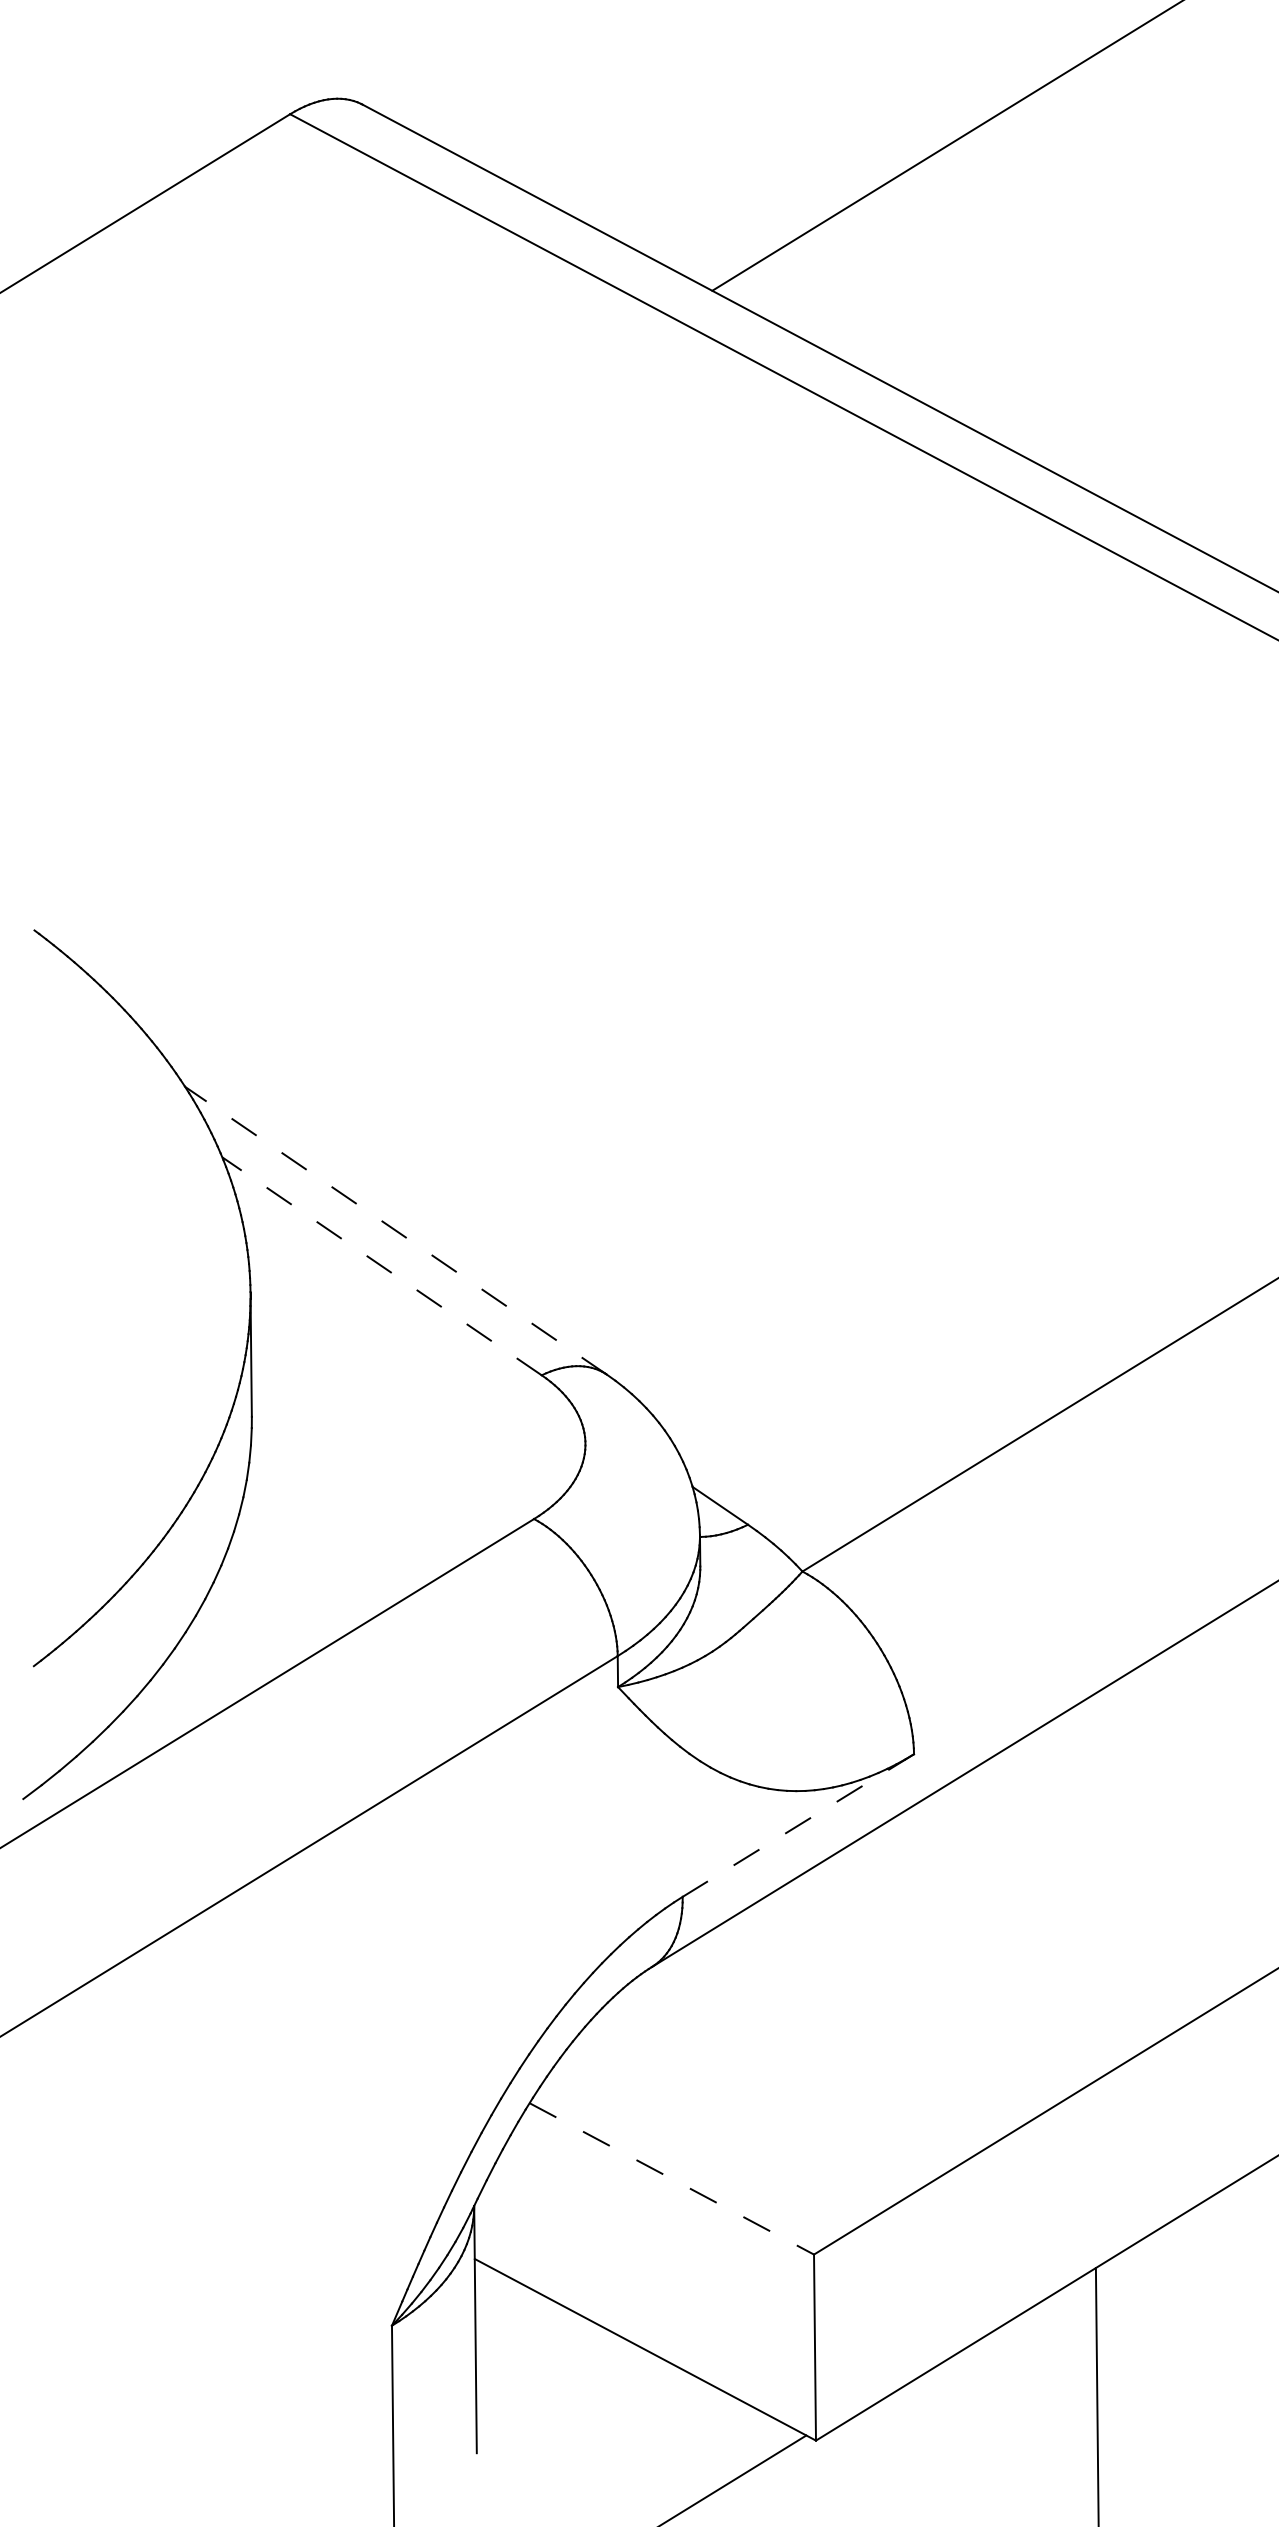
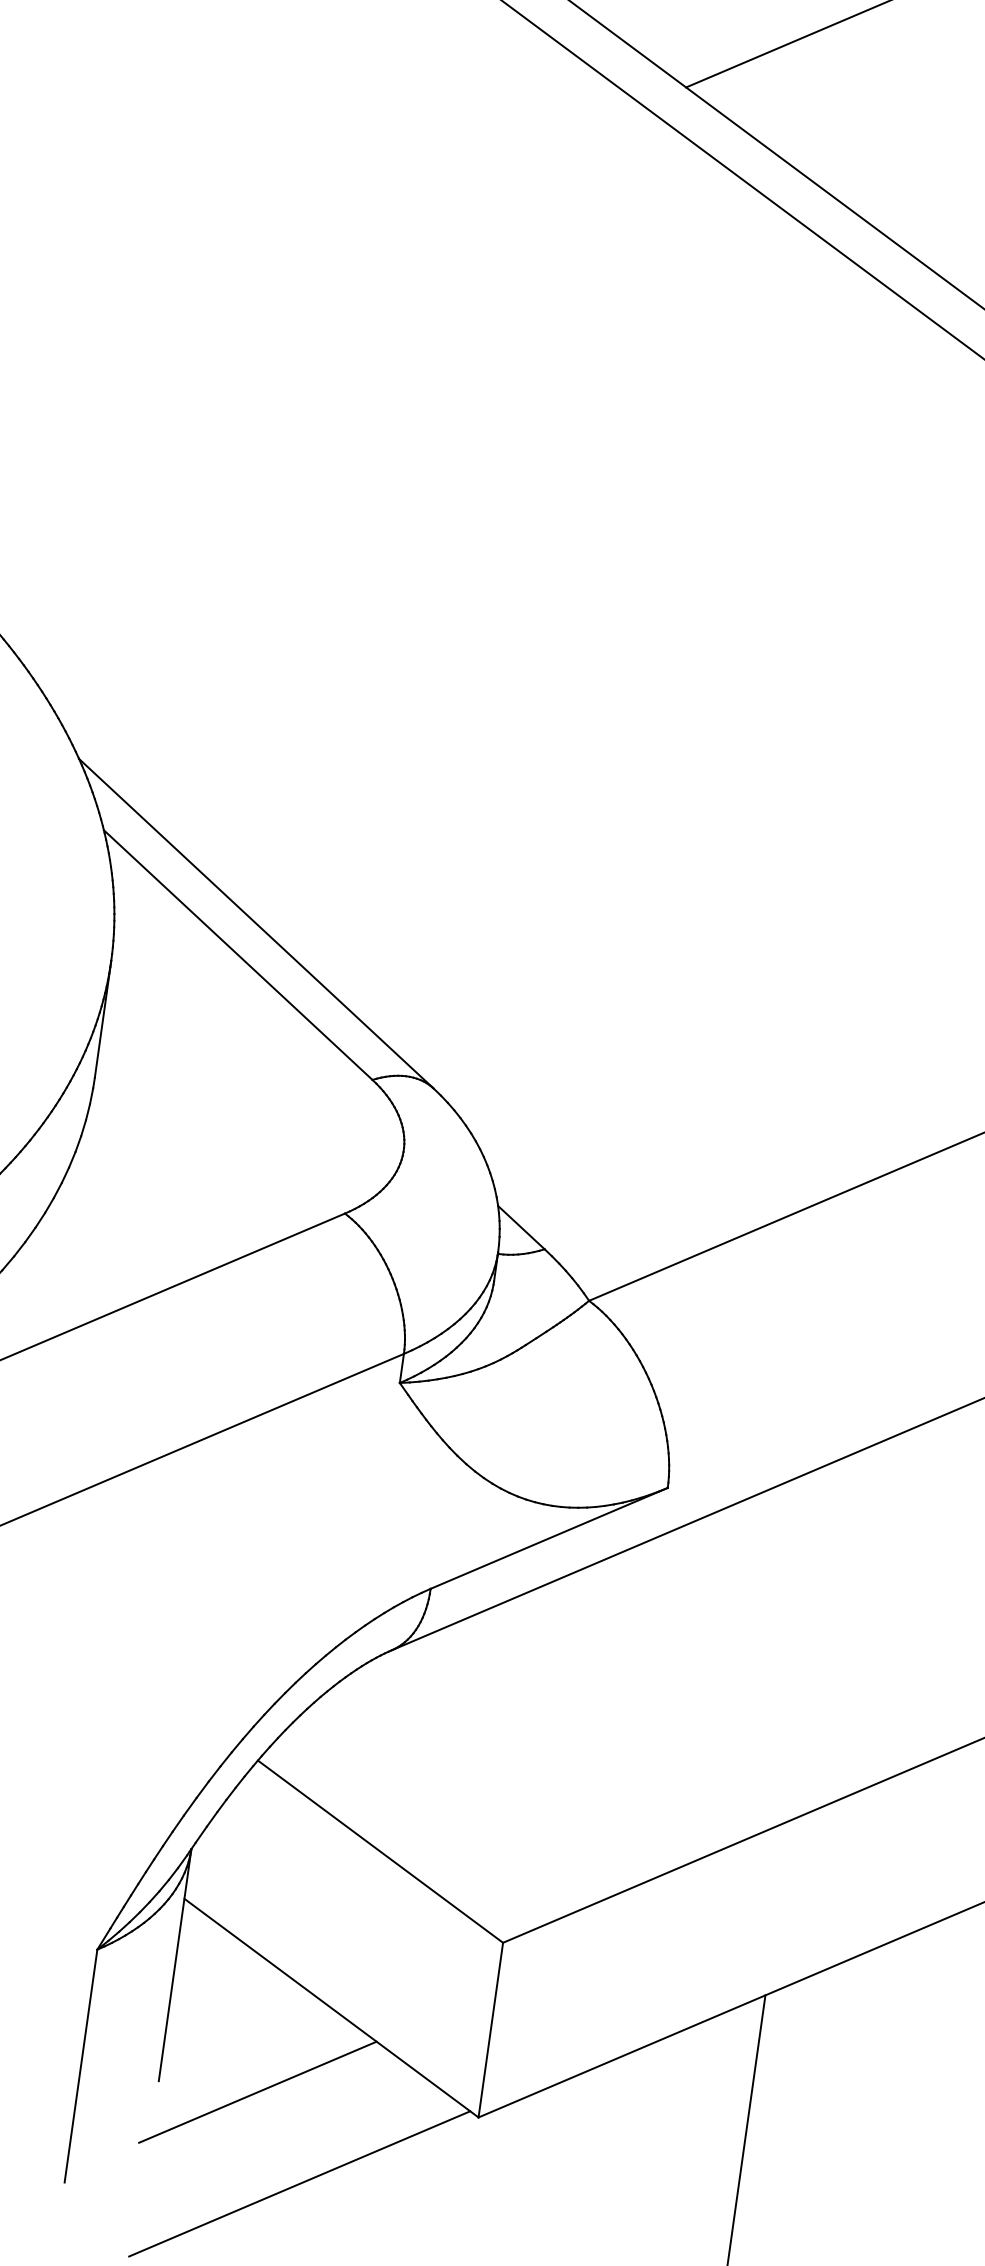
line: (395, 1230) -> (255, 923), dashed -> solid
line: (381, 1266) -> (237, 955), dashed -> solid
line: (798, 1825) -> (549, 1538), dashed -> solid
line: (672, 2179) -> (381, 1852), dashed -> solid
line: (581, 2448) -> (257, 2091), added

